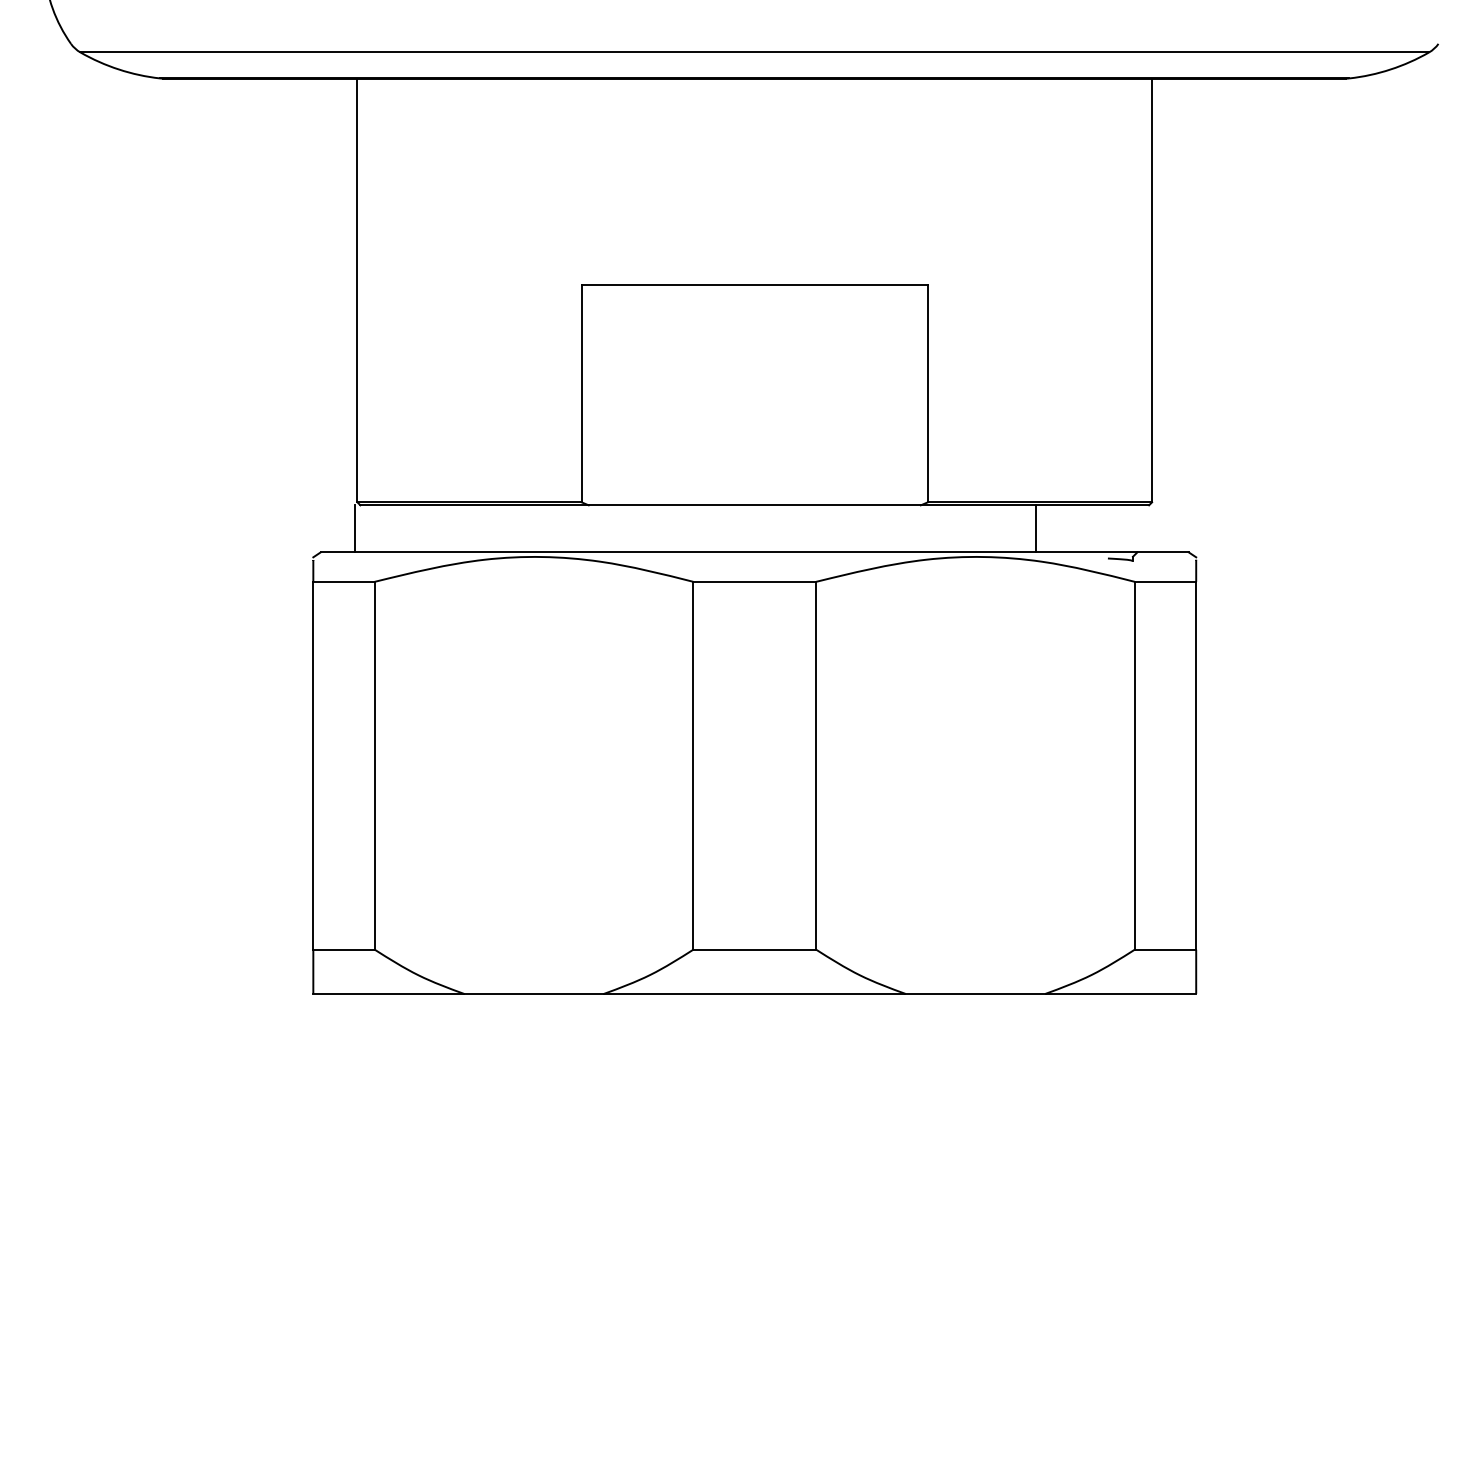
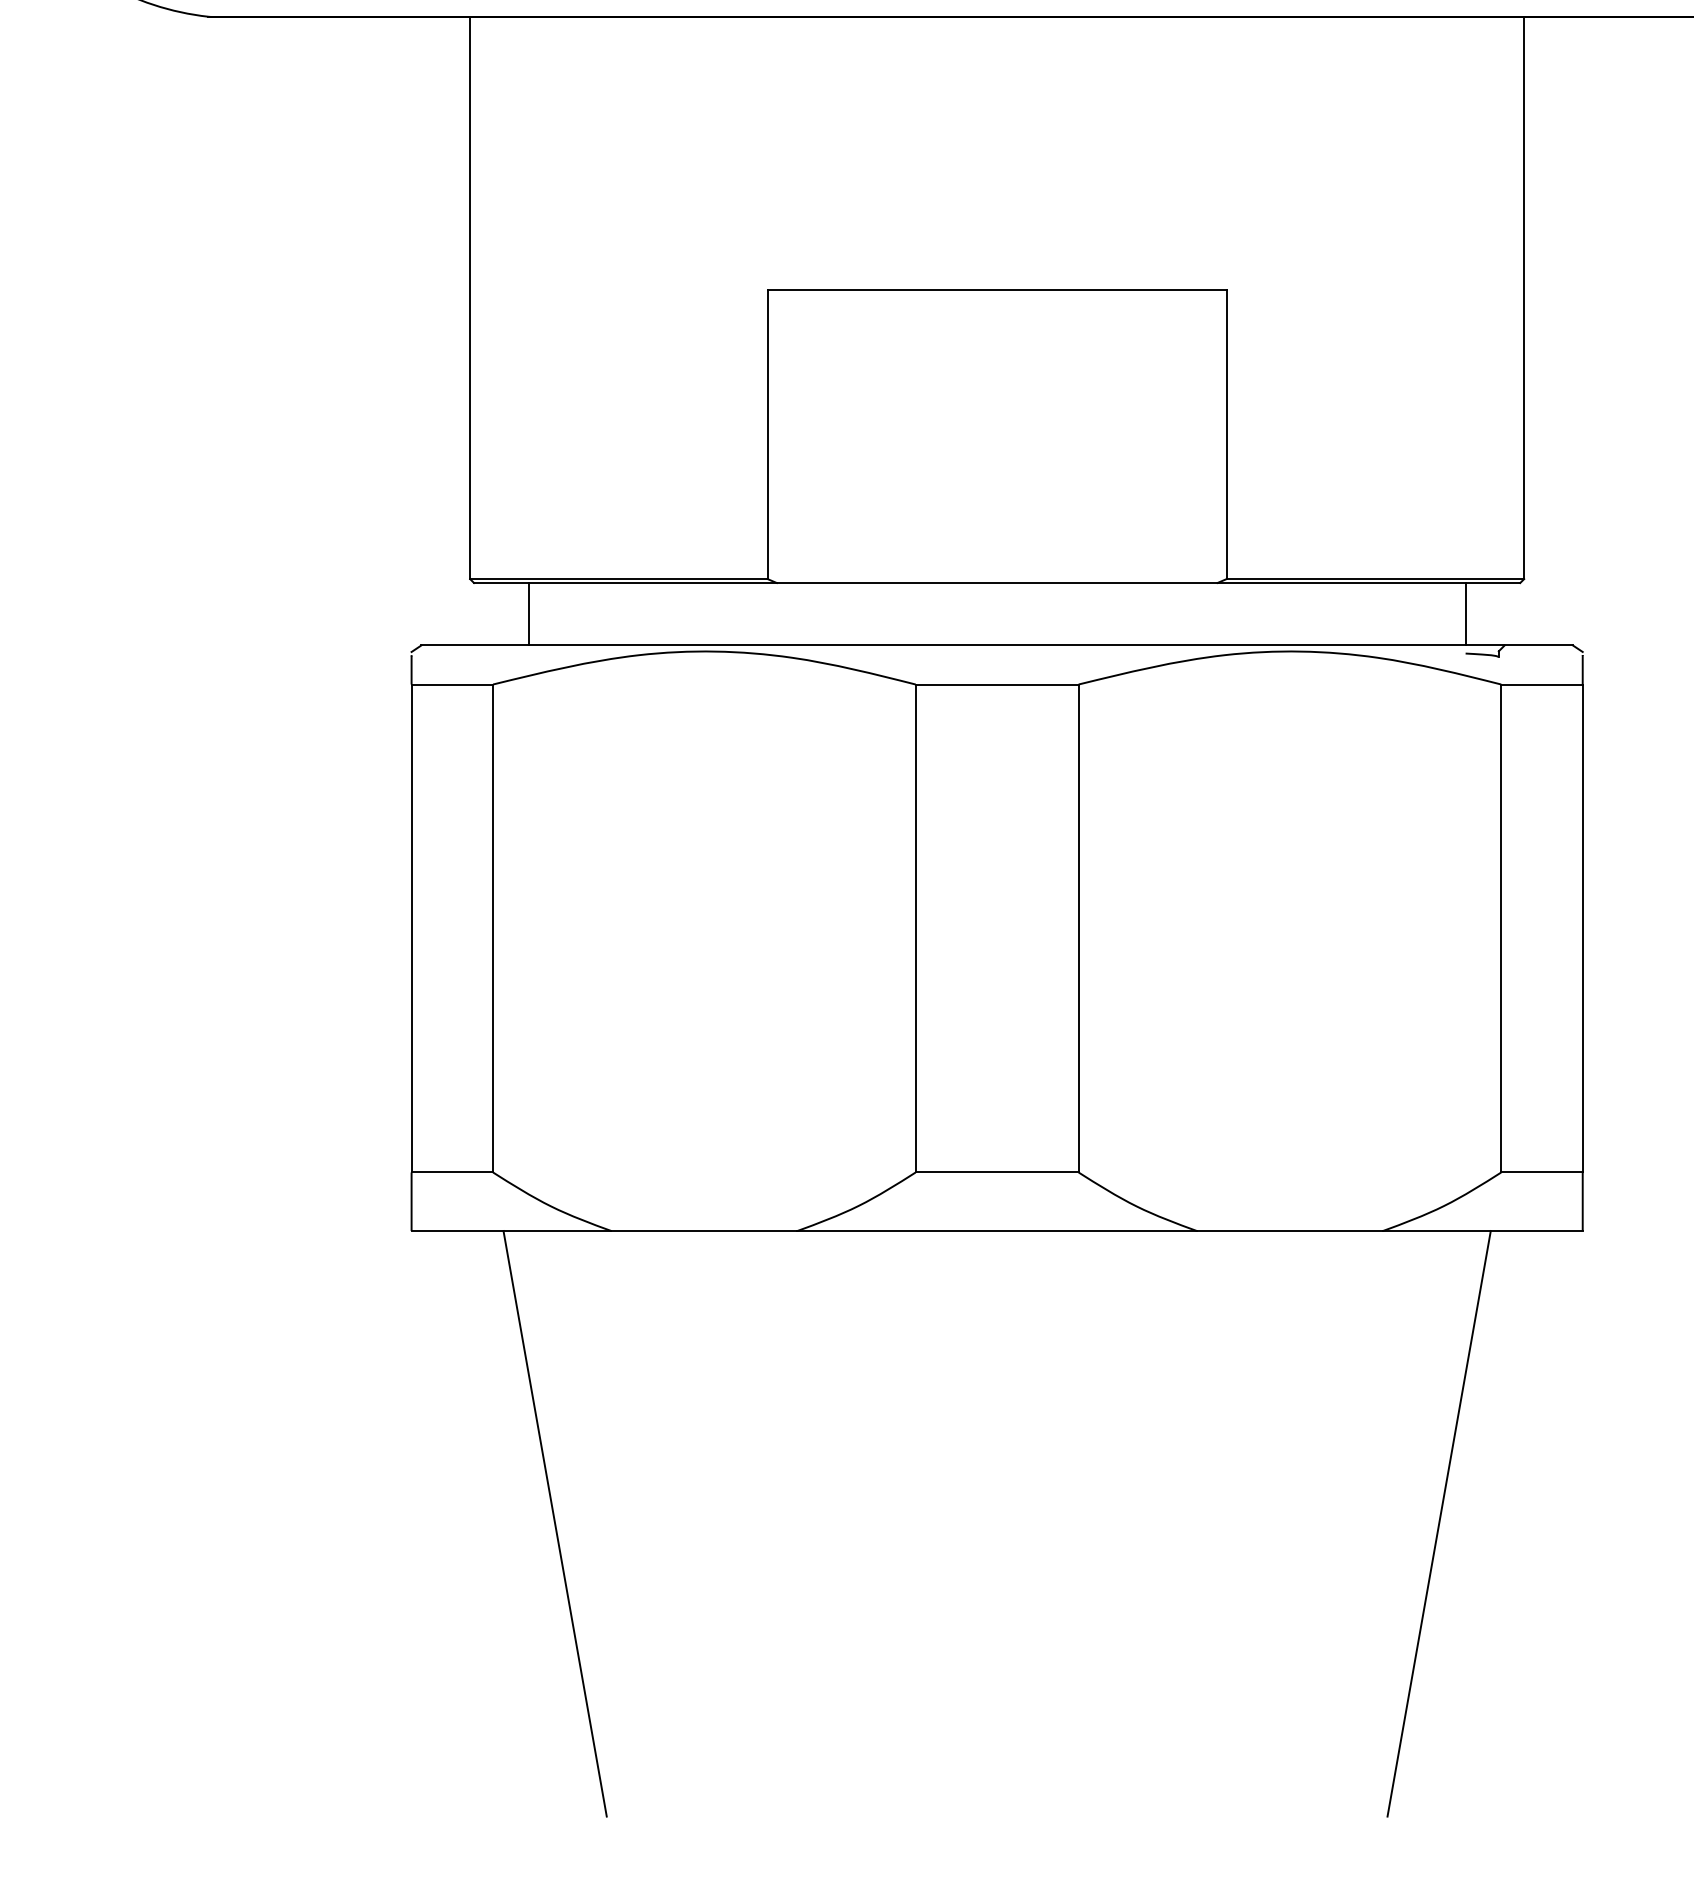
line: (354, 528) -> (528, 613), moved
line: (1035, 528) -> (1465, 613), moved
line: (421, 1214) -> (555, 1523), added
line: (1087, 1214) -> (1438, 1523), added

